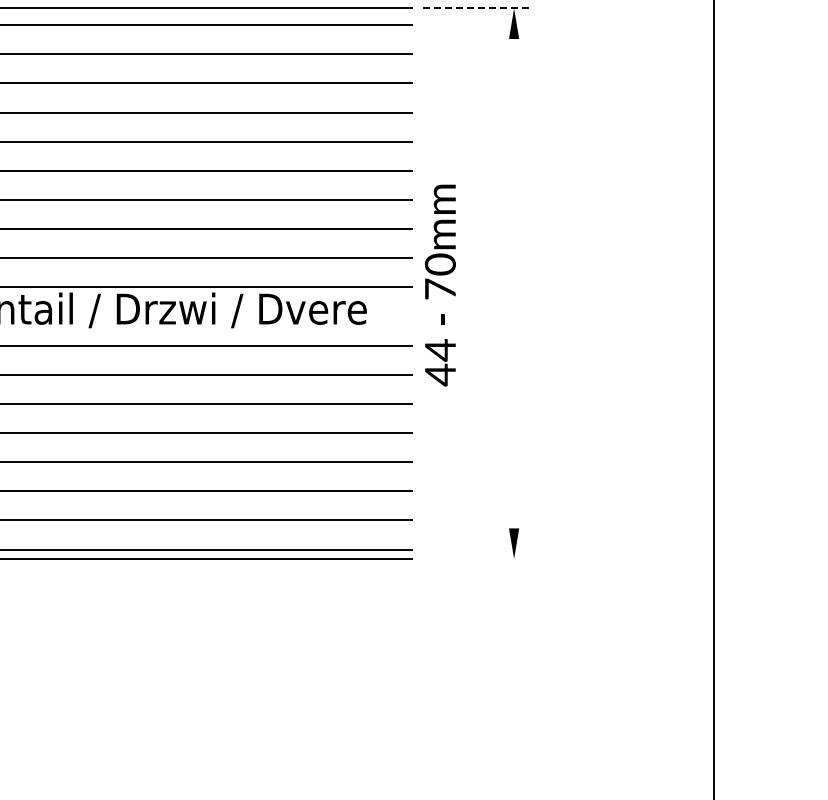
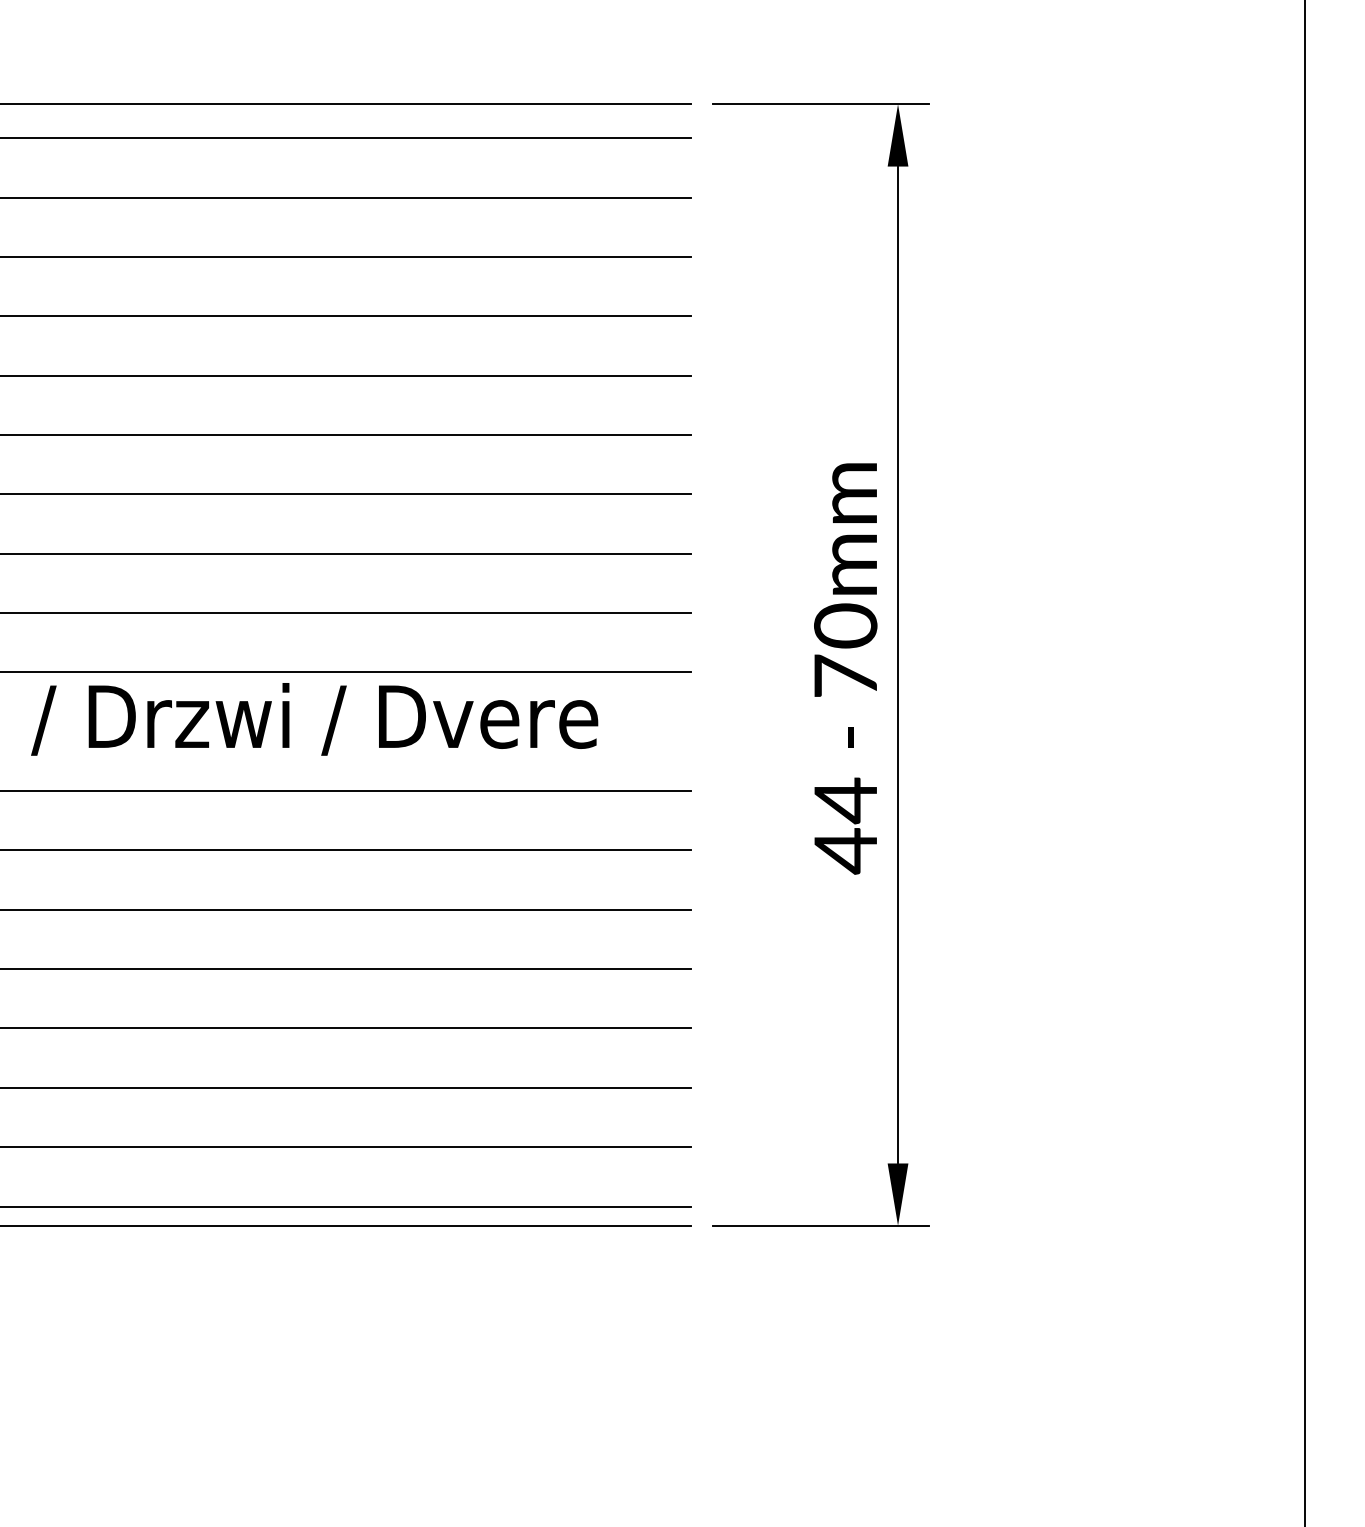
line: (476, 8) -> (821, 104), dashed -> solid
line: (514, 283) -> (898, 664), added
text: (439, 285) -> (843, 668), moved
line: (476, 559) -> (821, 1226), added

